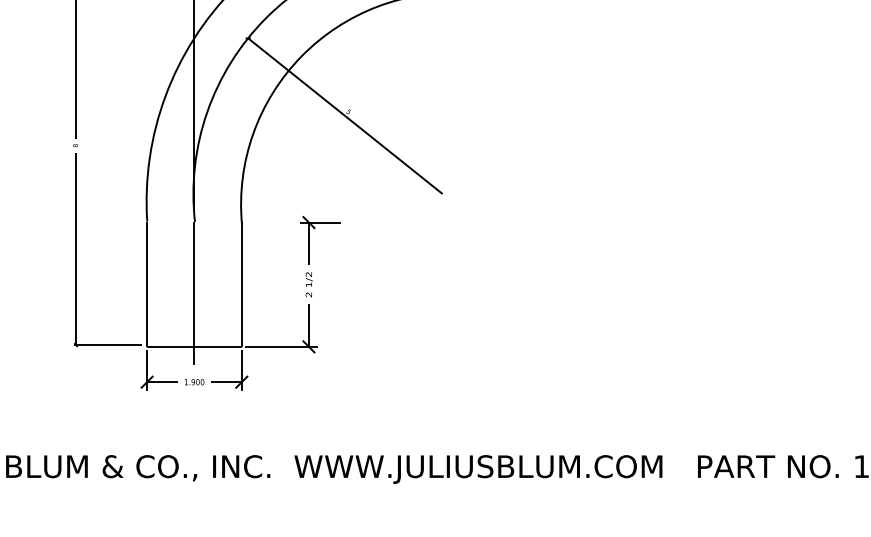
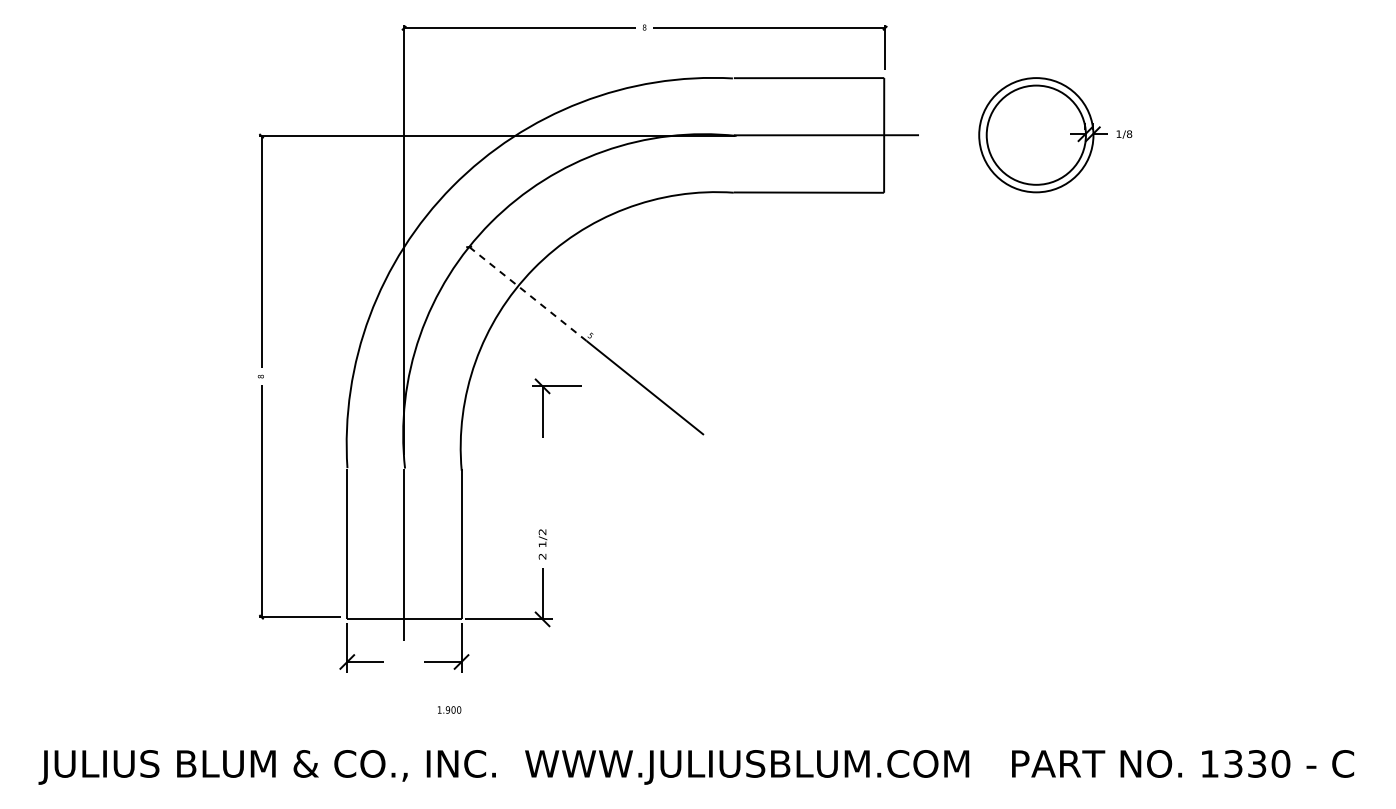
line: (296, 76) -> (527, 293), solid -> dashed
part: (309, 240) -> (543, 407), moved
text: (194, 381) -> (449, 709), moved

